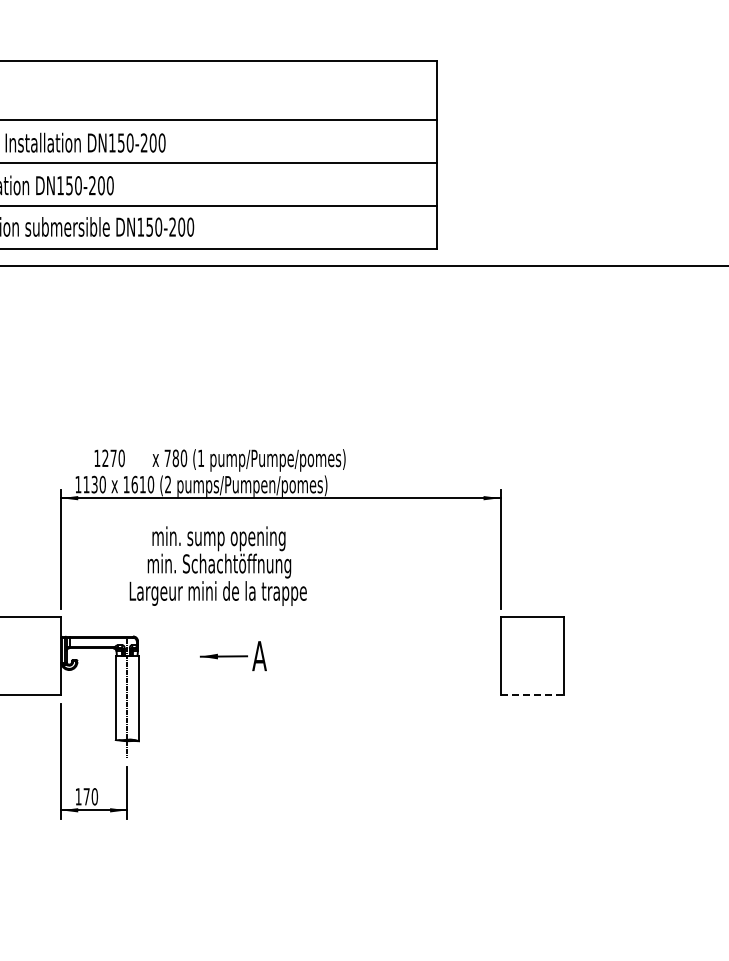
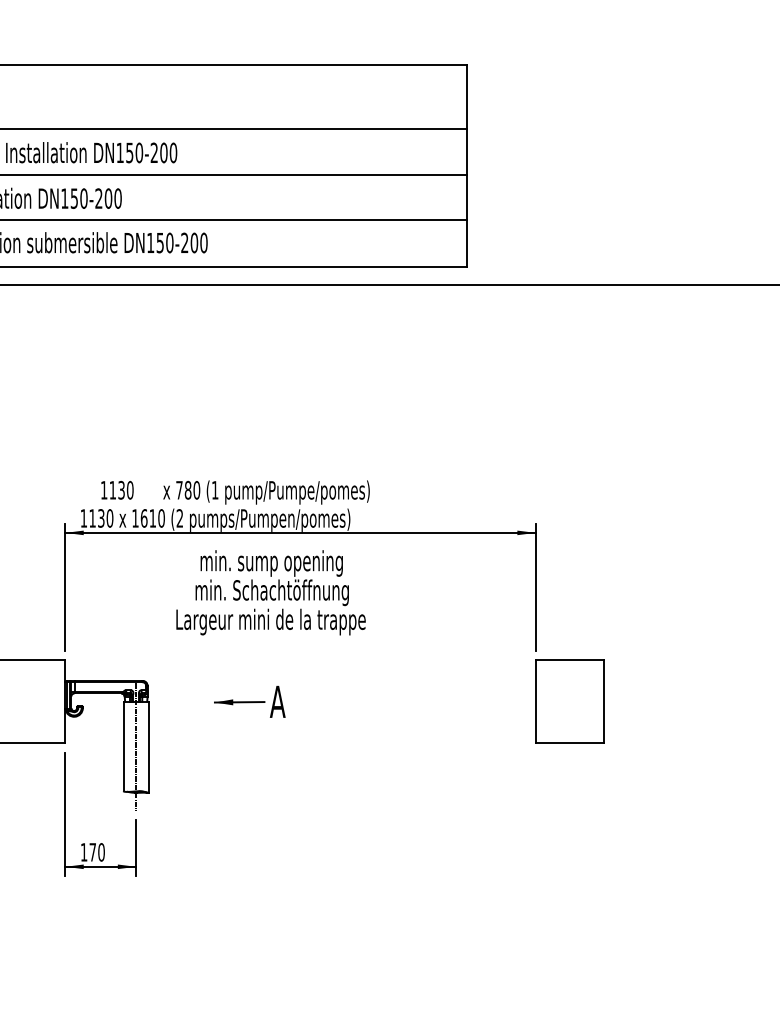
text: (109, 458) -> (117, 490), 1270 -> 1130
text: (217, 565) -> (270, 592), moved
line: (532, 694) -> (569, 742), dashed -> solid

